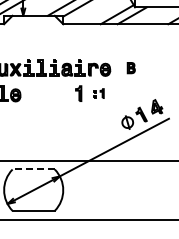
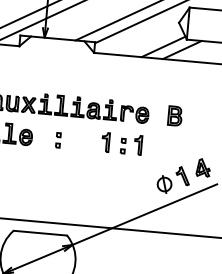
part: (131, 67) -> (175, 115), size x1.43
part: (98, 93) -> (130, 144), size x1.67
part: (41, 95) -> (58, 140), added
line: (33, 169) -> (40, 233), dashed -> solid

